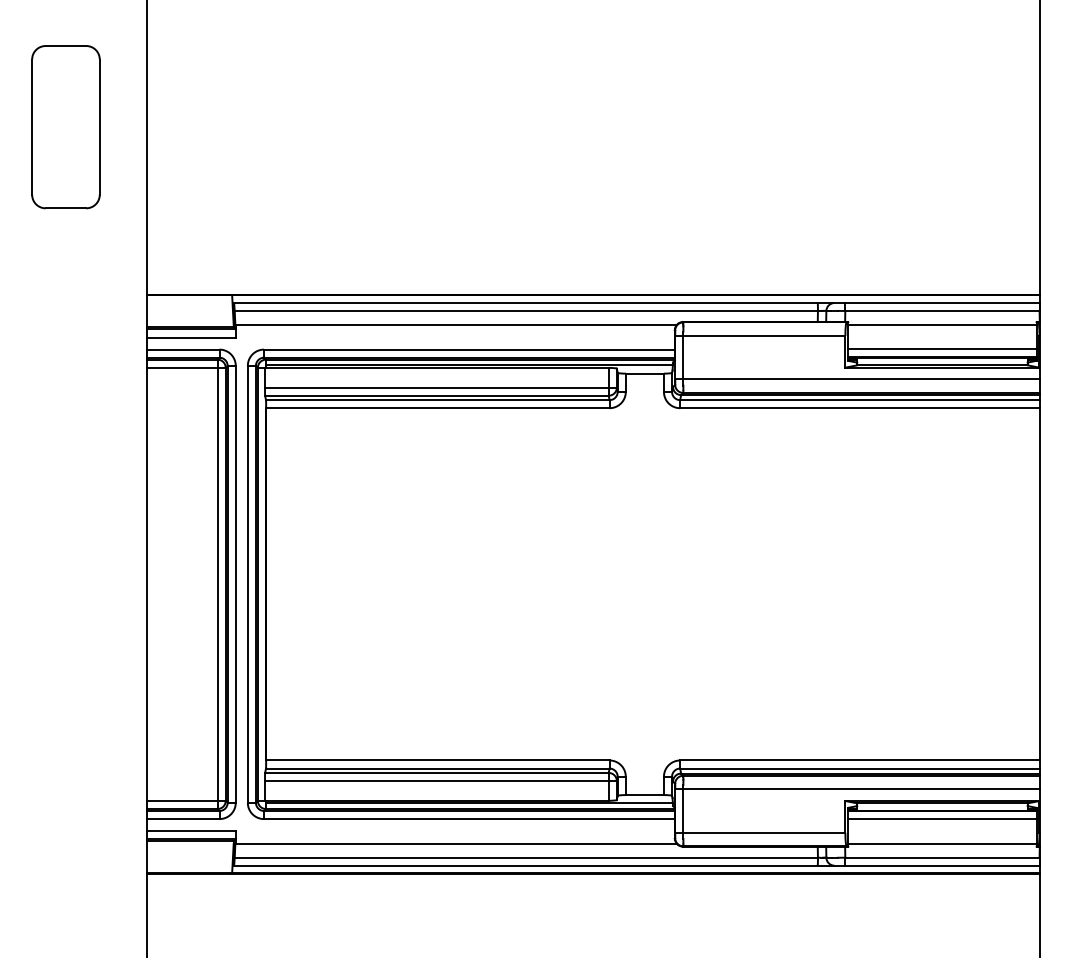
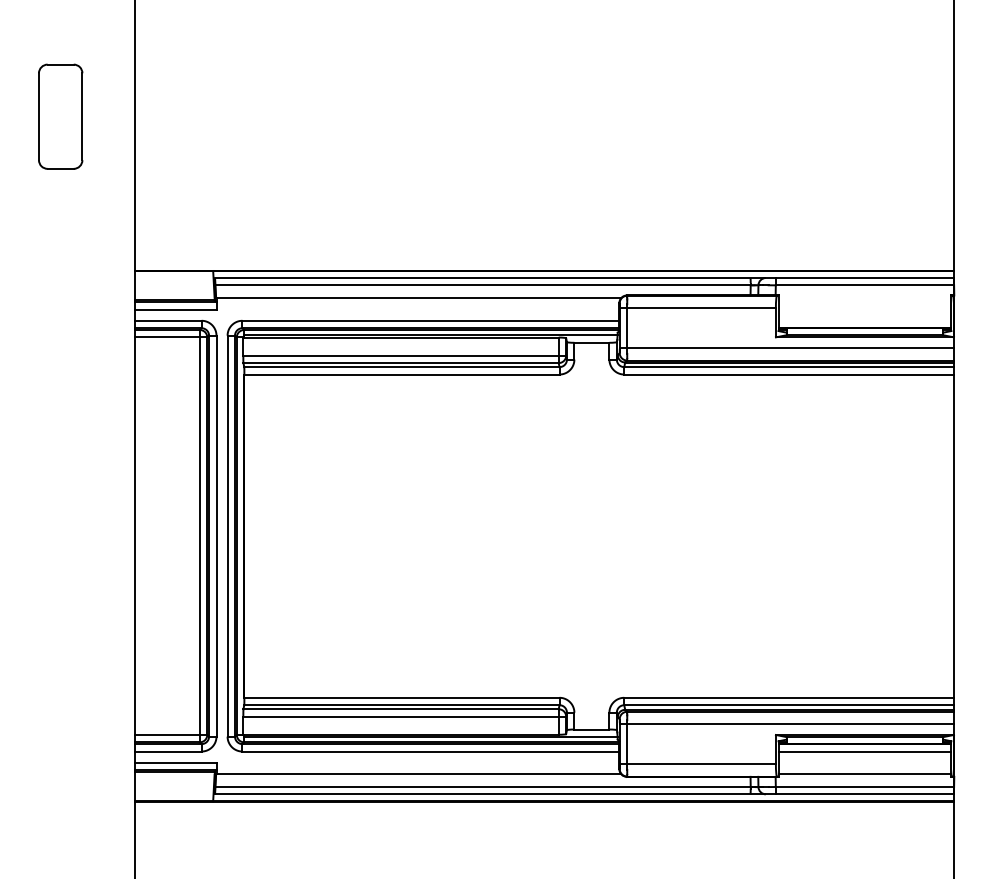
part: (65, 127) -> (60, 116), size x0.7
line: (942, 324) -> (865, 297), removed
line: (942, 349) -> (865, 320), removed

